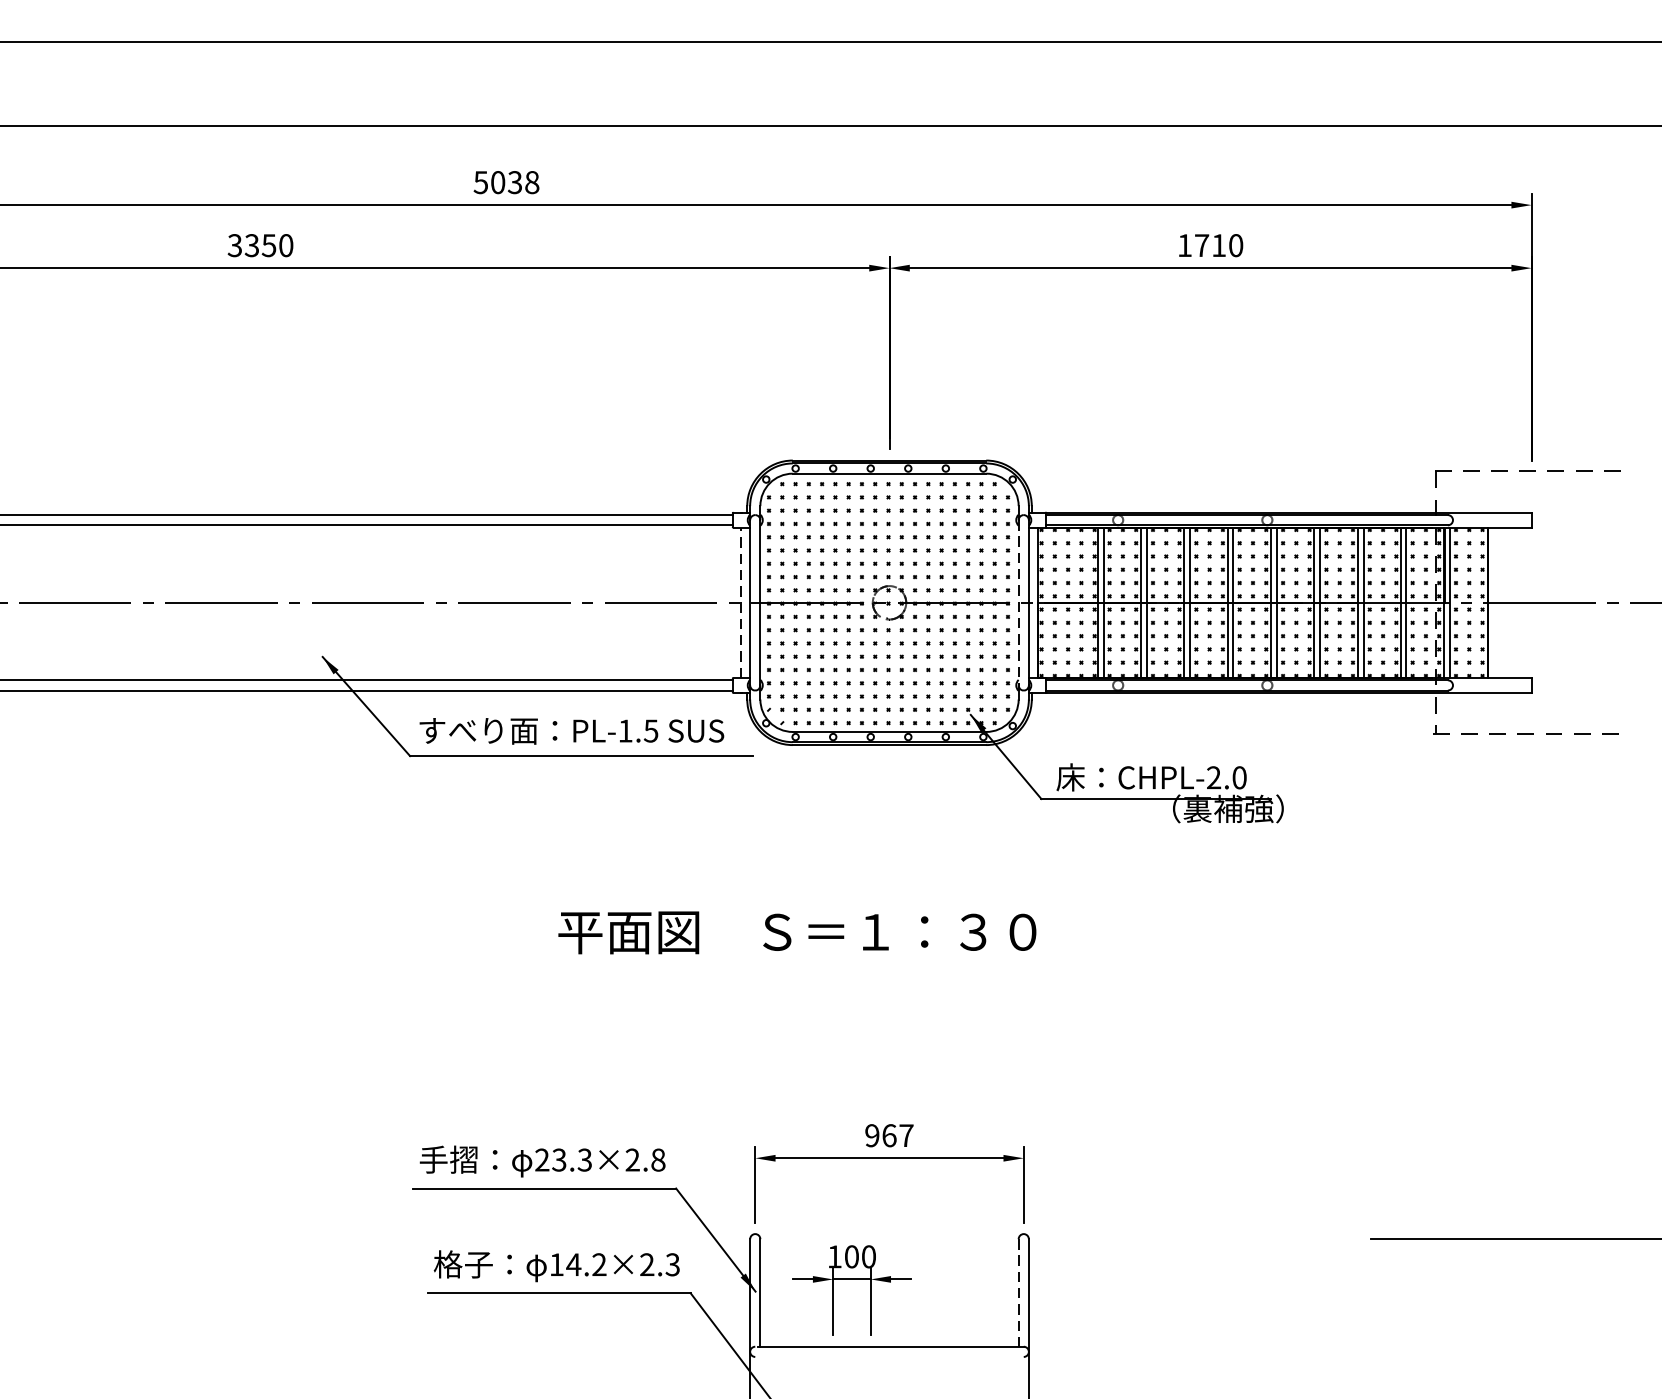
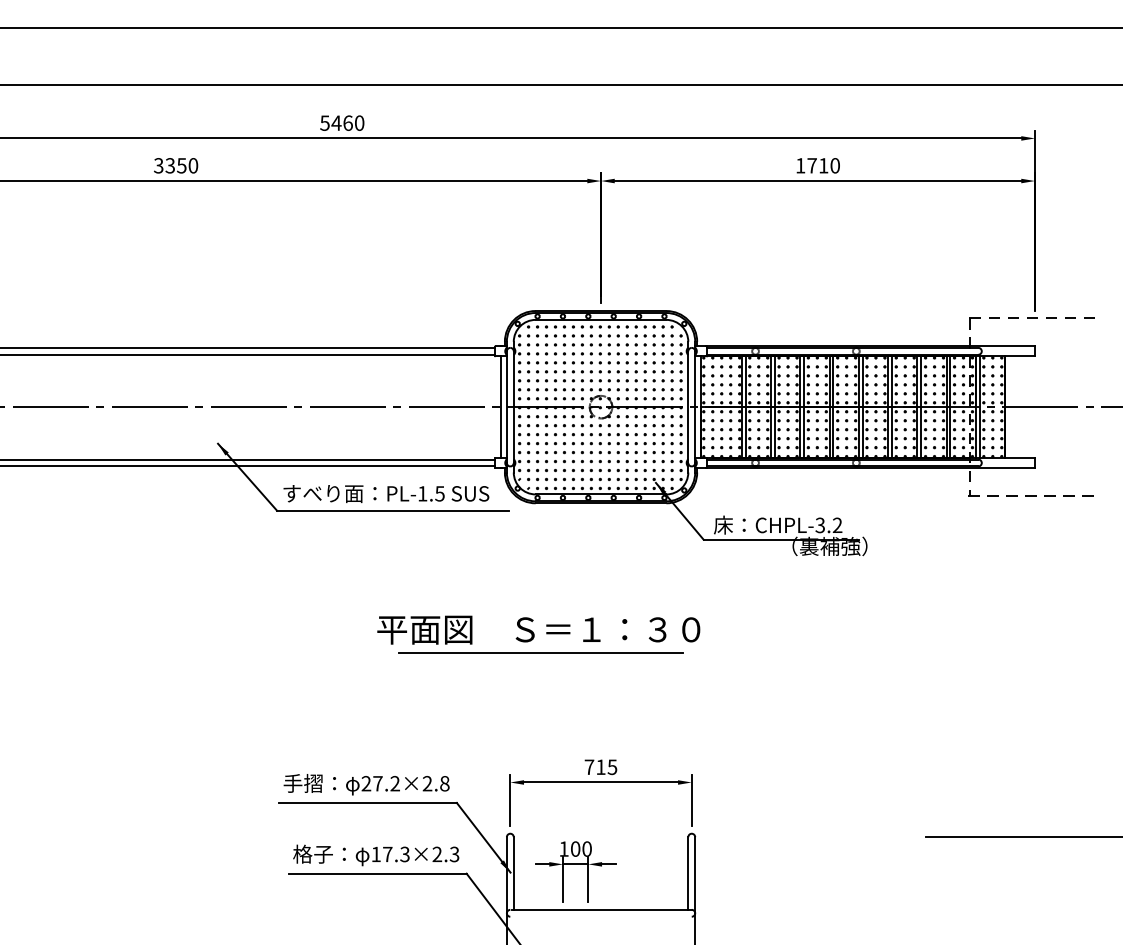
text: (514, 181) -> (347, 122), 5038 -> 5460
line: (740, 603) -> (500, 407), dashed -> solid
line: (1018, 603) -> (688, 407), dashed -> solid
text: (1226, 777) -> (828, 525), CHPL-2.0 -> CHPL-3.2
line: (799, 965) -> (540, 652), added
text: (888, 1136) -> (600, 767), 967 -> 715
text: (572, 1159) -> (386, 783), 23.3×2.8 -> 27.2×2.8
text: (585, 1264) -> (395, 854), 14.2×2.3 -> 17.3×2.3
line: (1018, 1294) -> (688, 874), dashed -> solid

